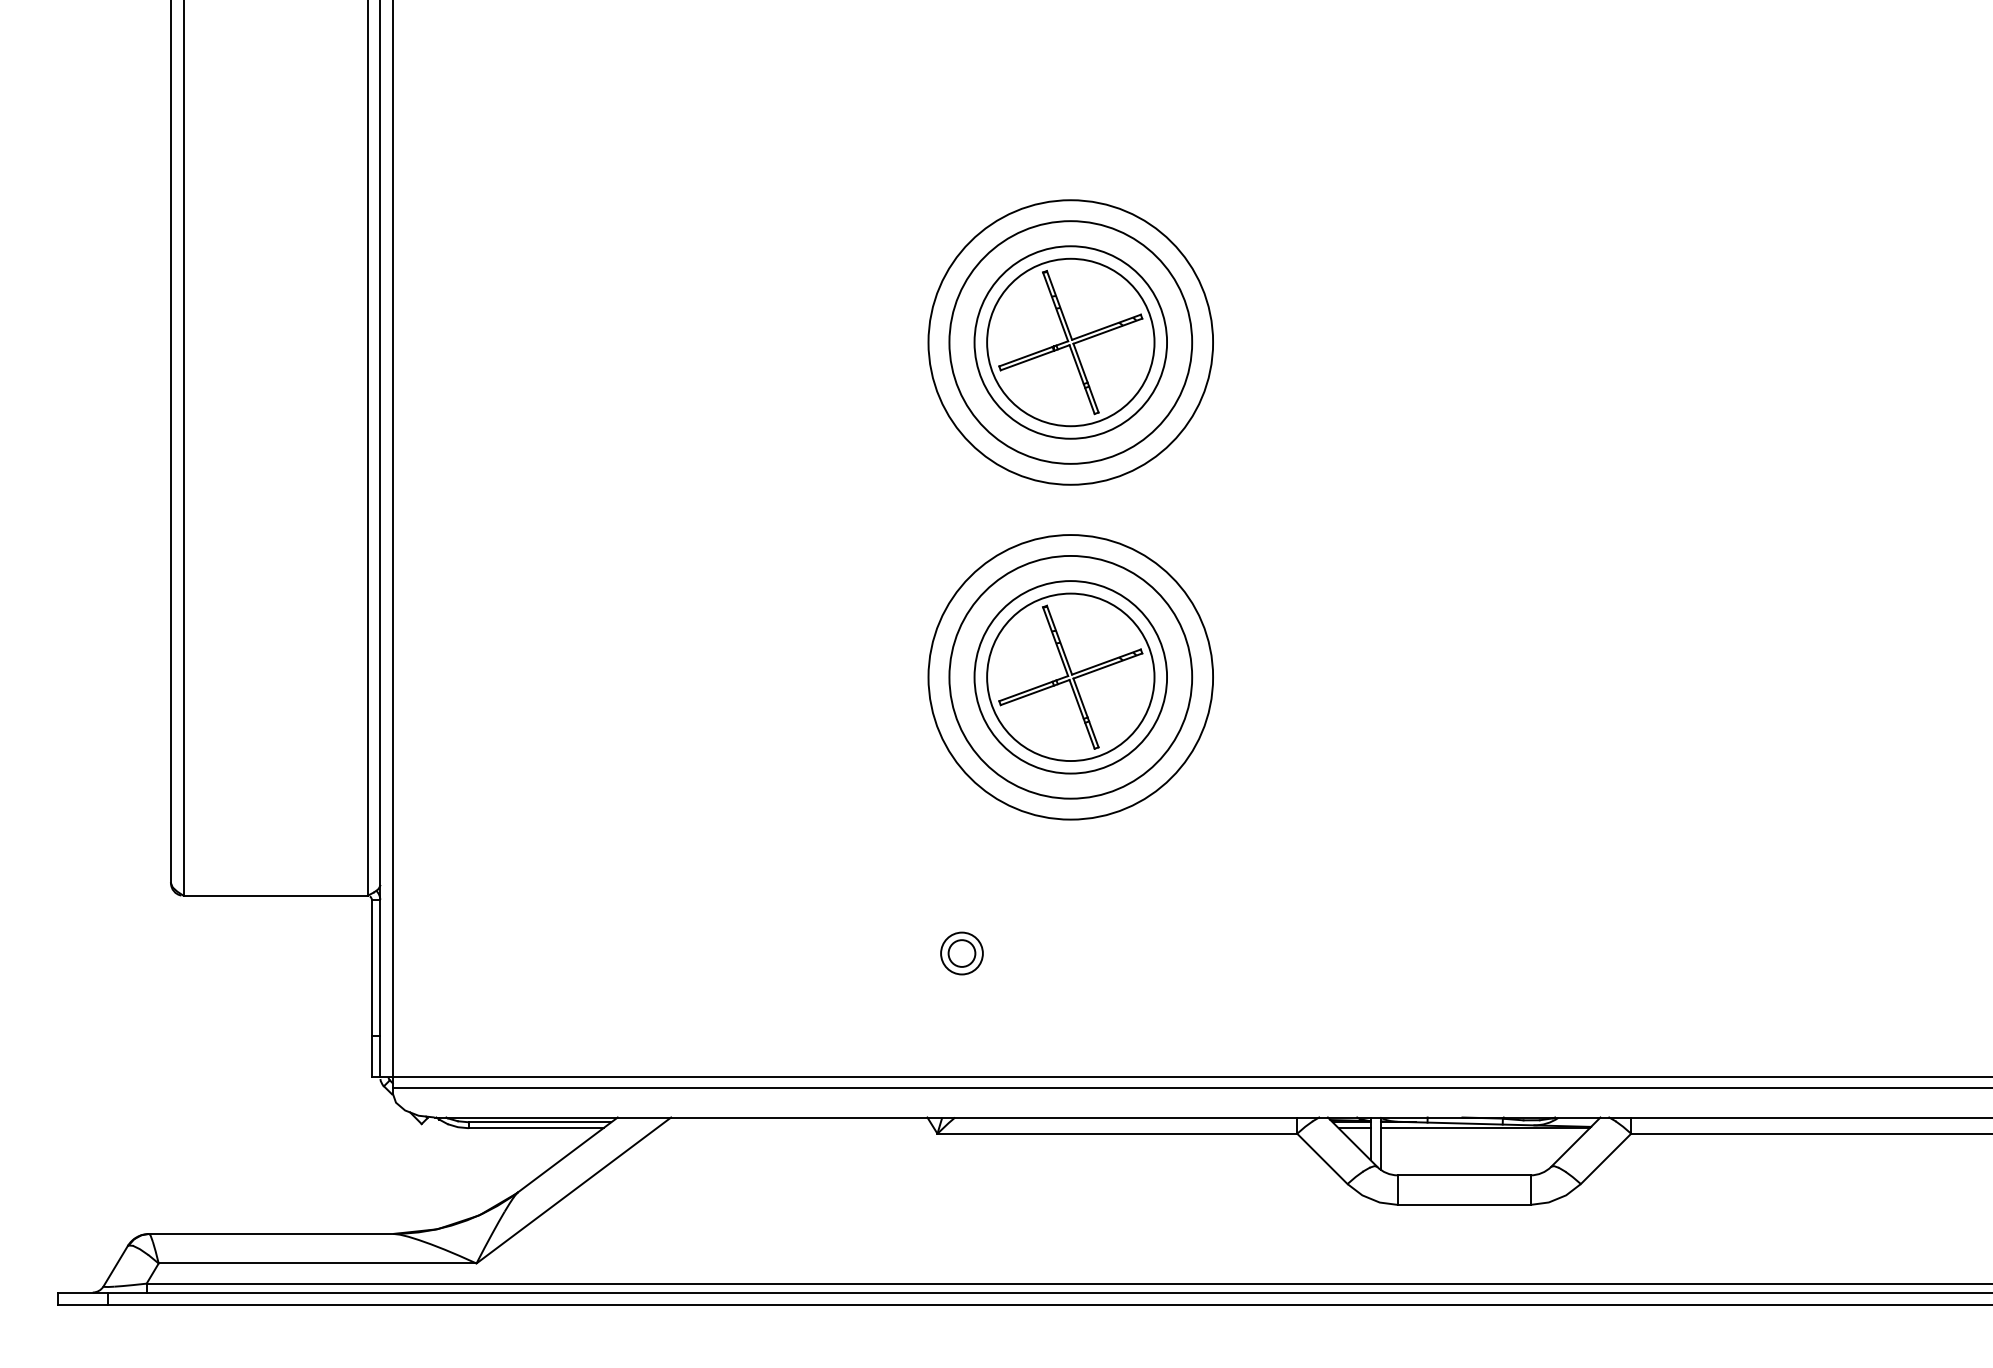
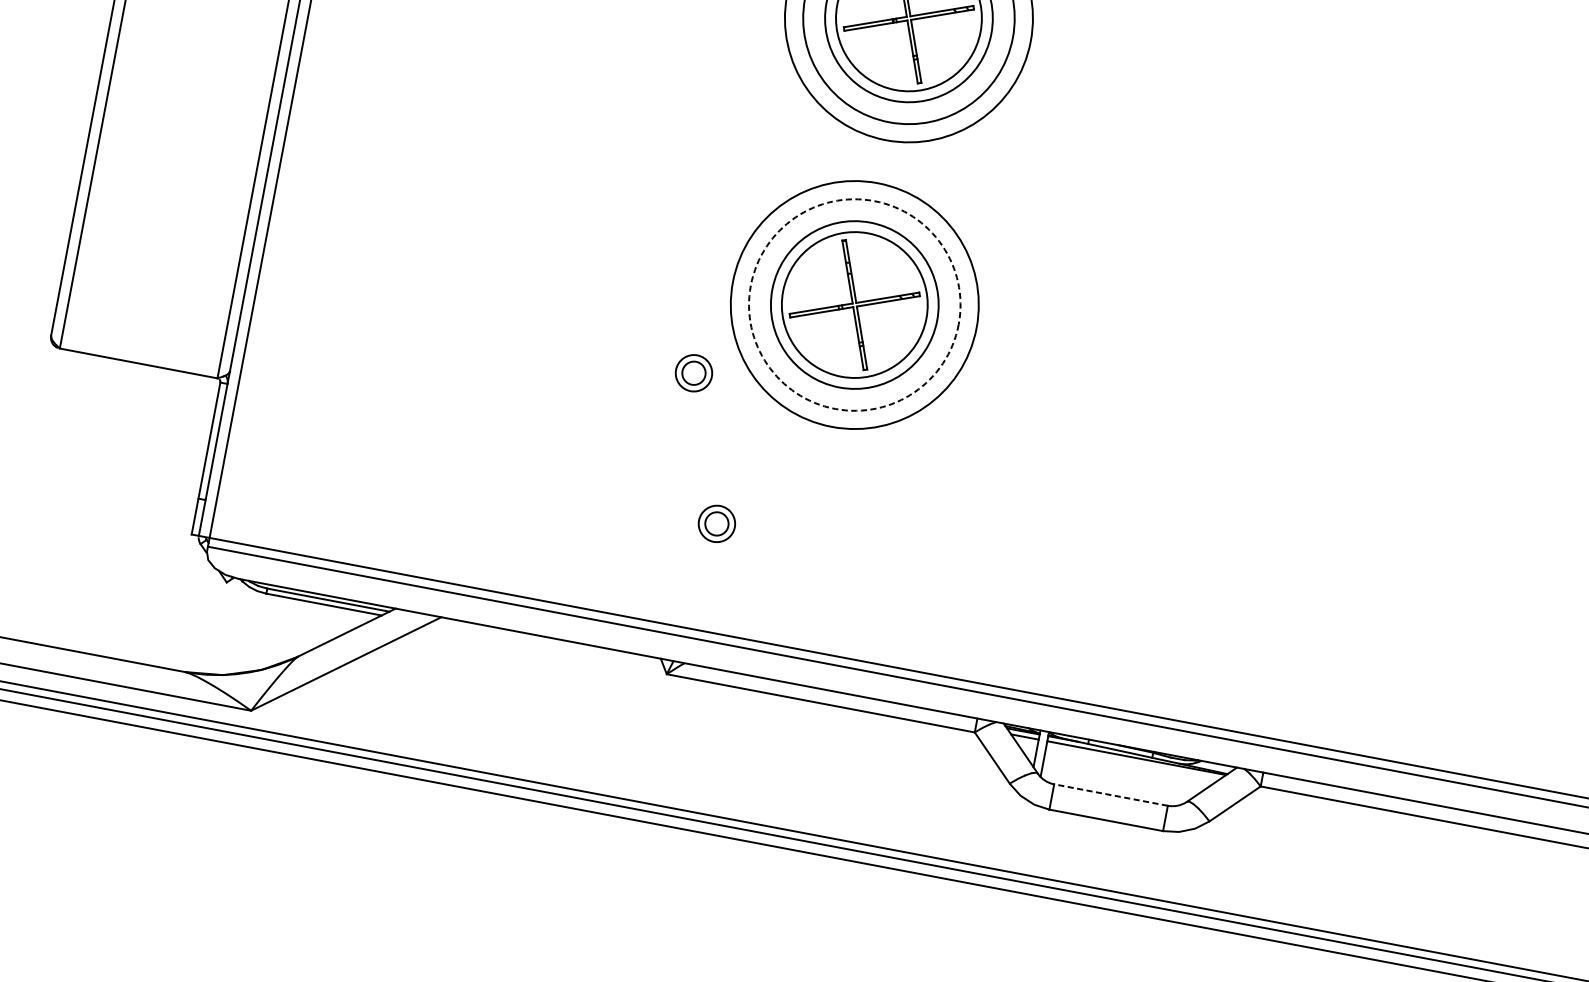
circle: (1070, 676) -> (854, 304), solid -> dashed
part: (903, 788) -> (693, 373), added
line: (1463, 1175) -> (1110, 795), solid -> dashed

